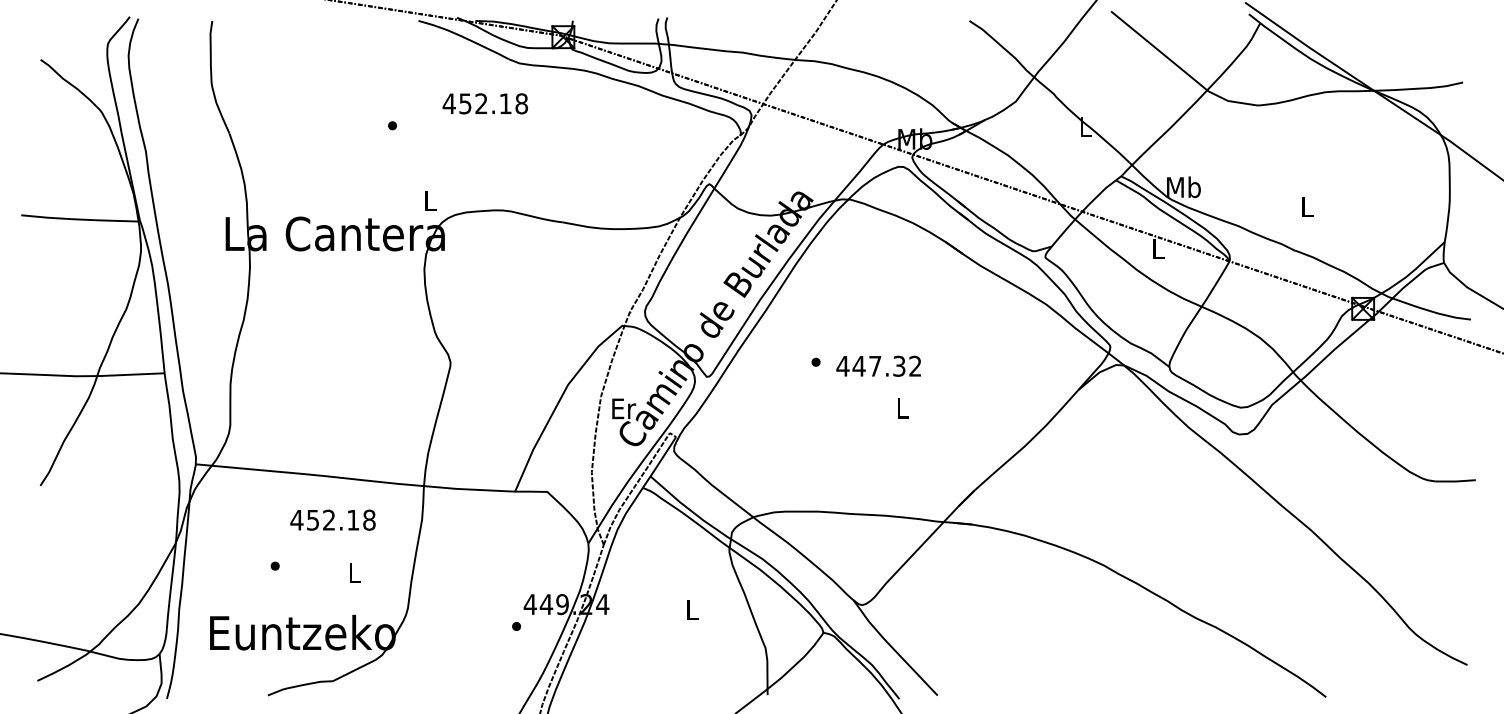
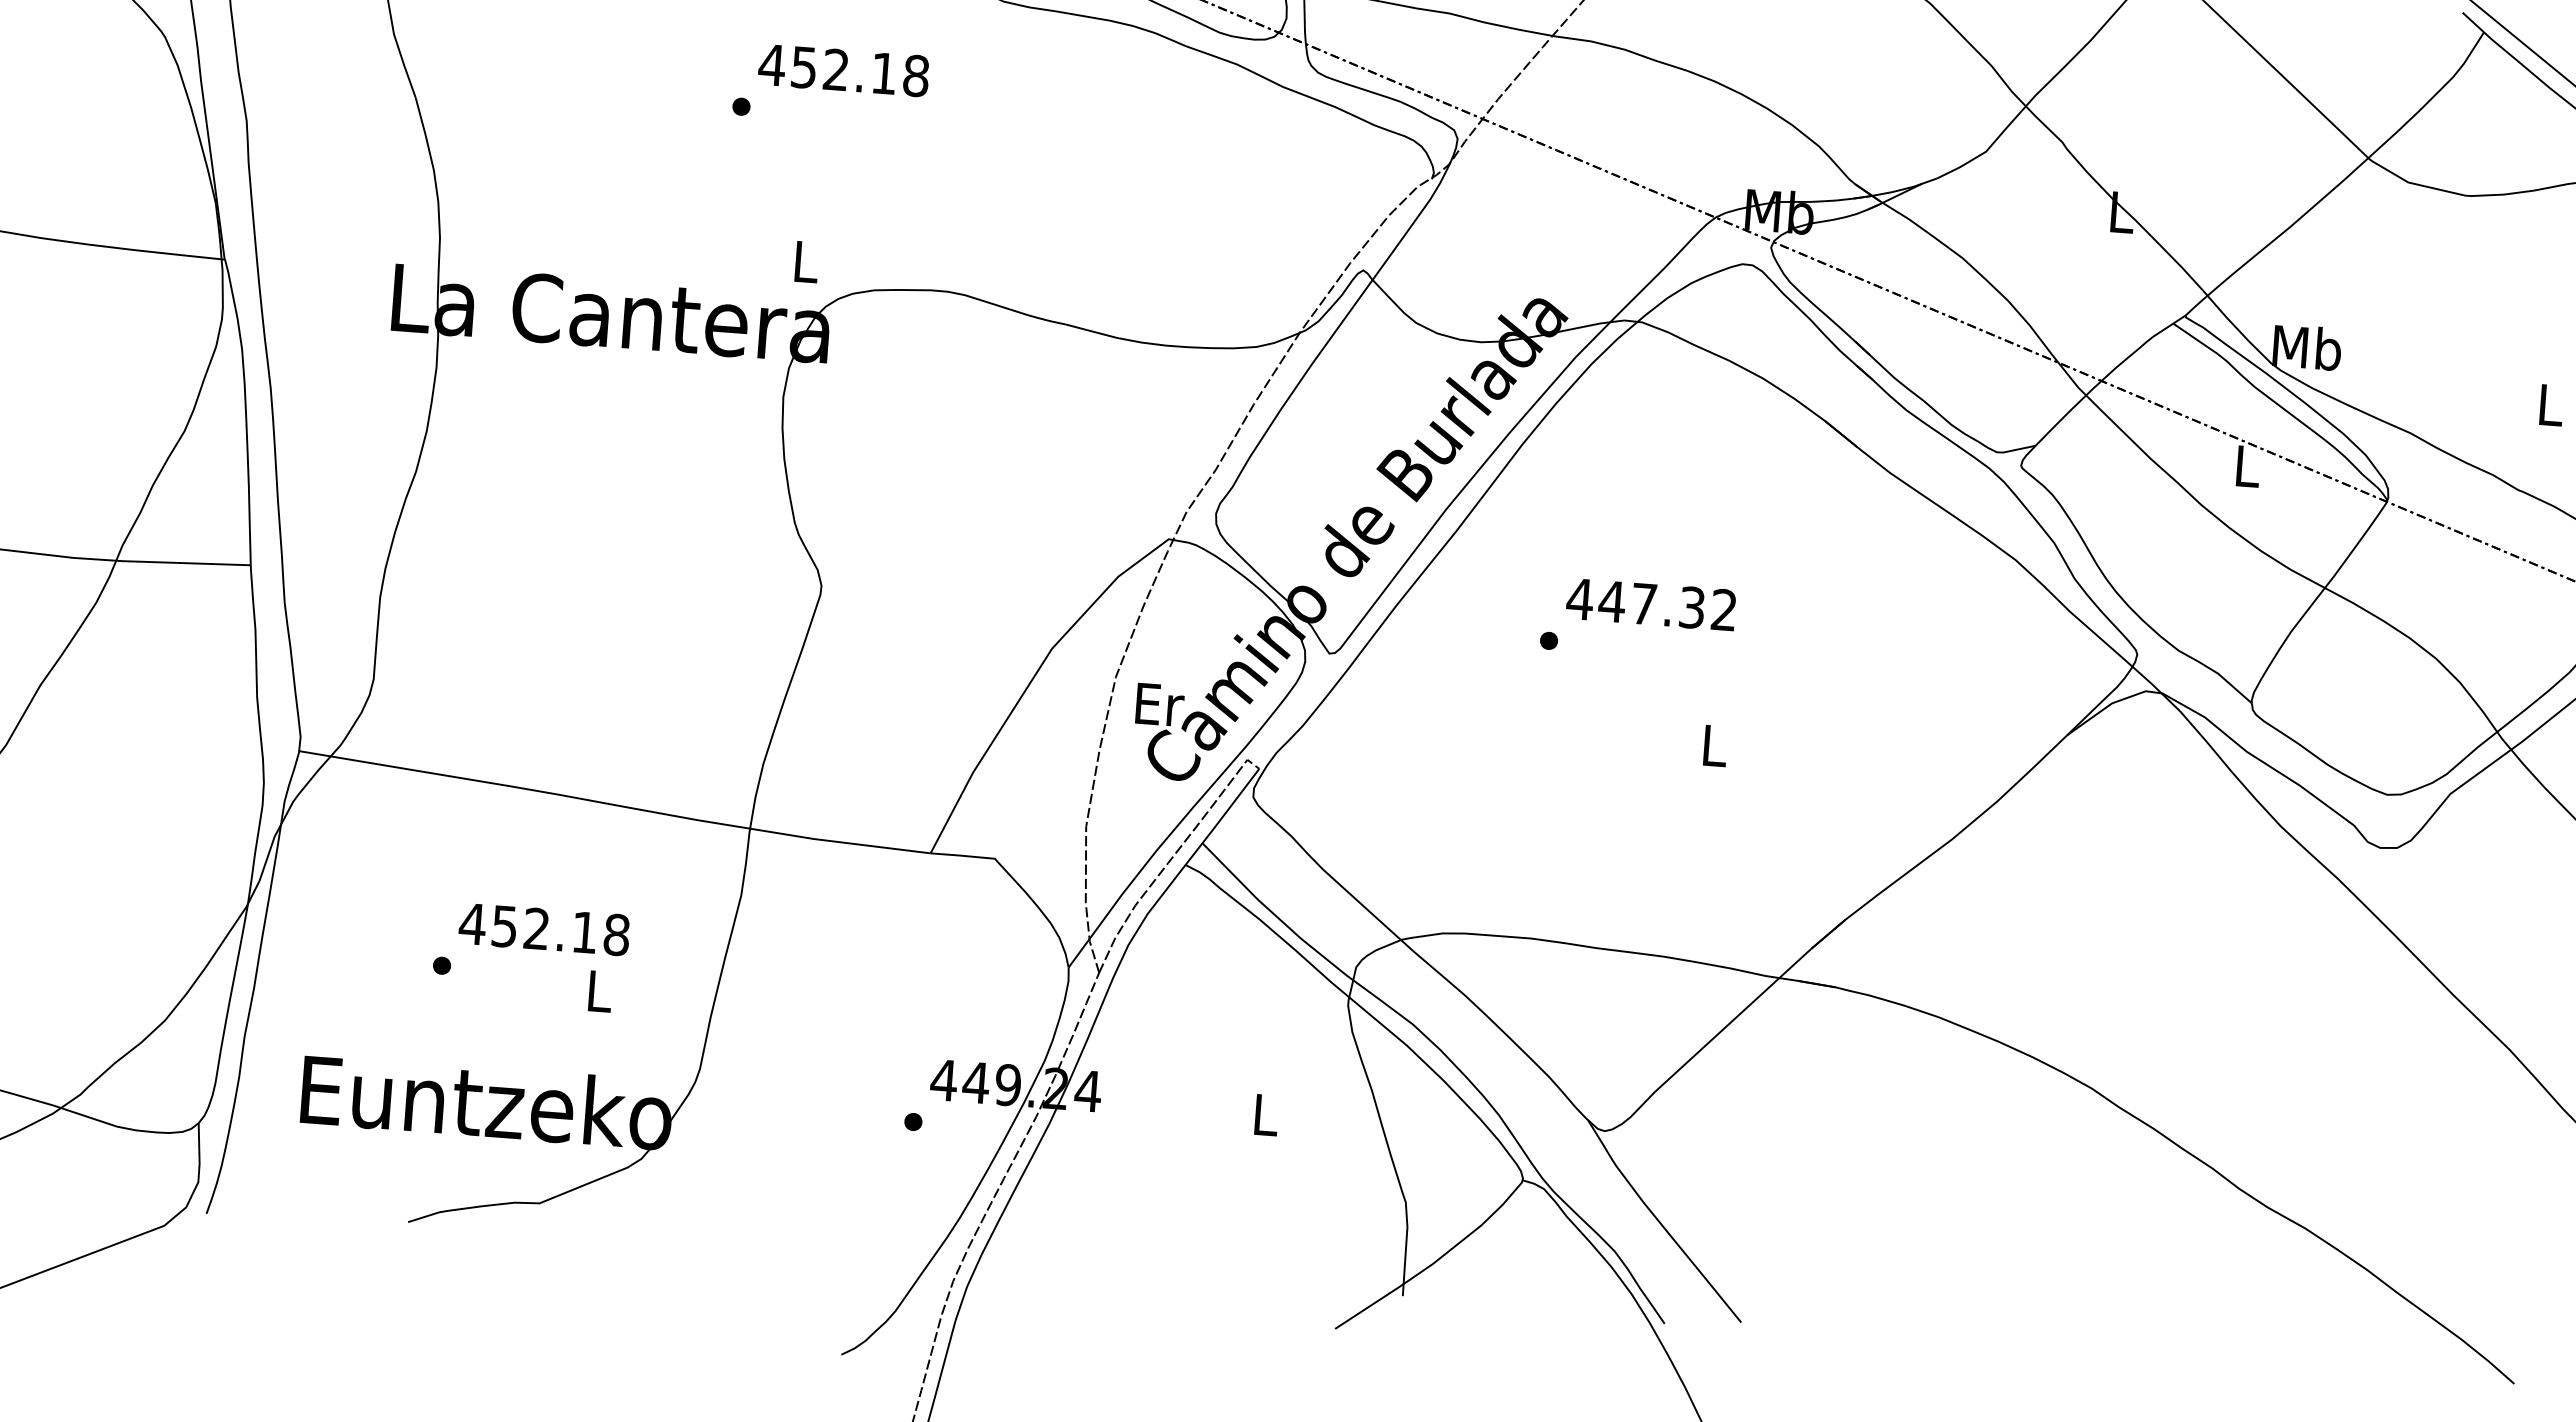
text: (484, 103) -> (842, 69), moved
text: (878, 365) -> (1650, 602), moved
text: (332, 519) -> (543, 928), moved

